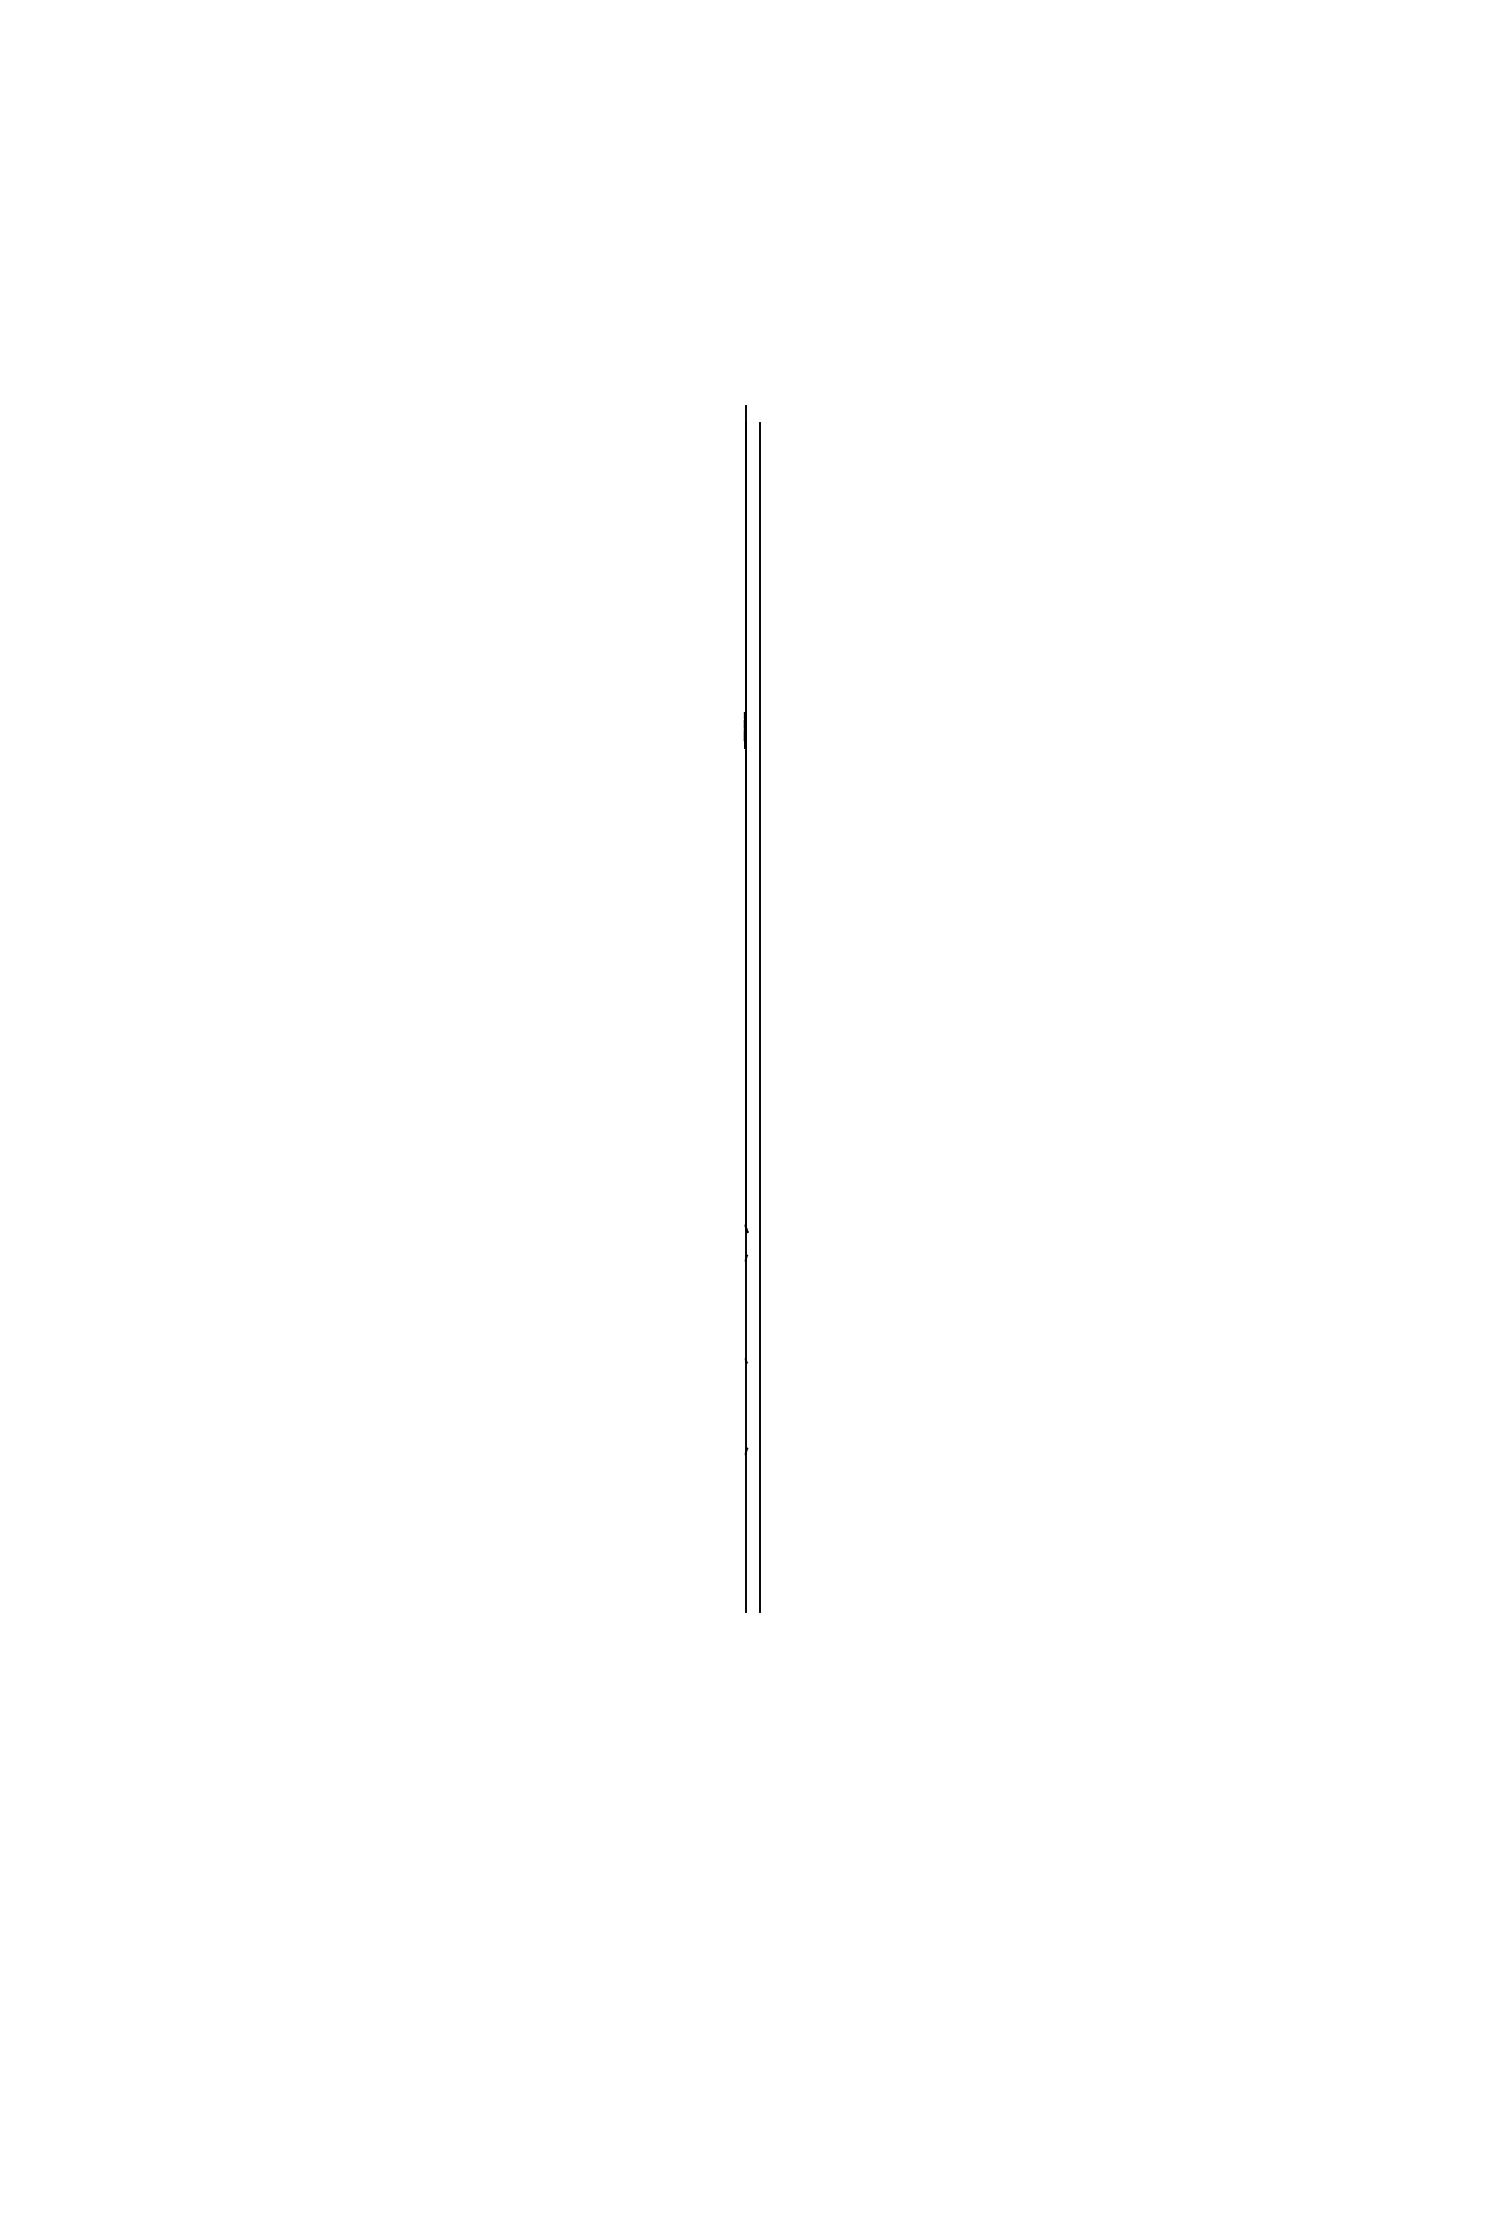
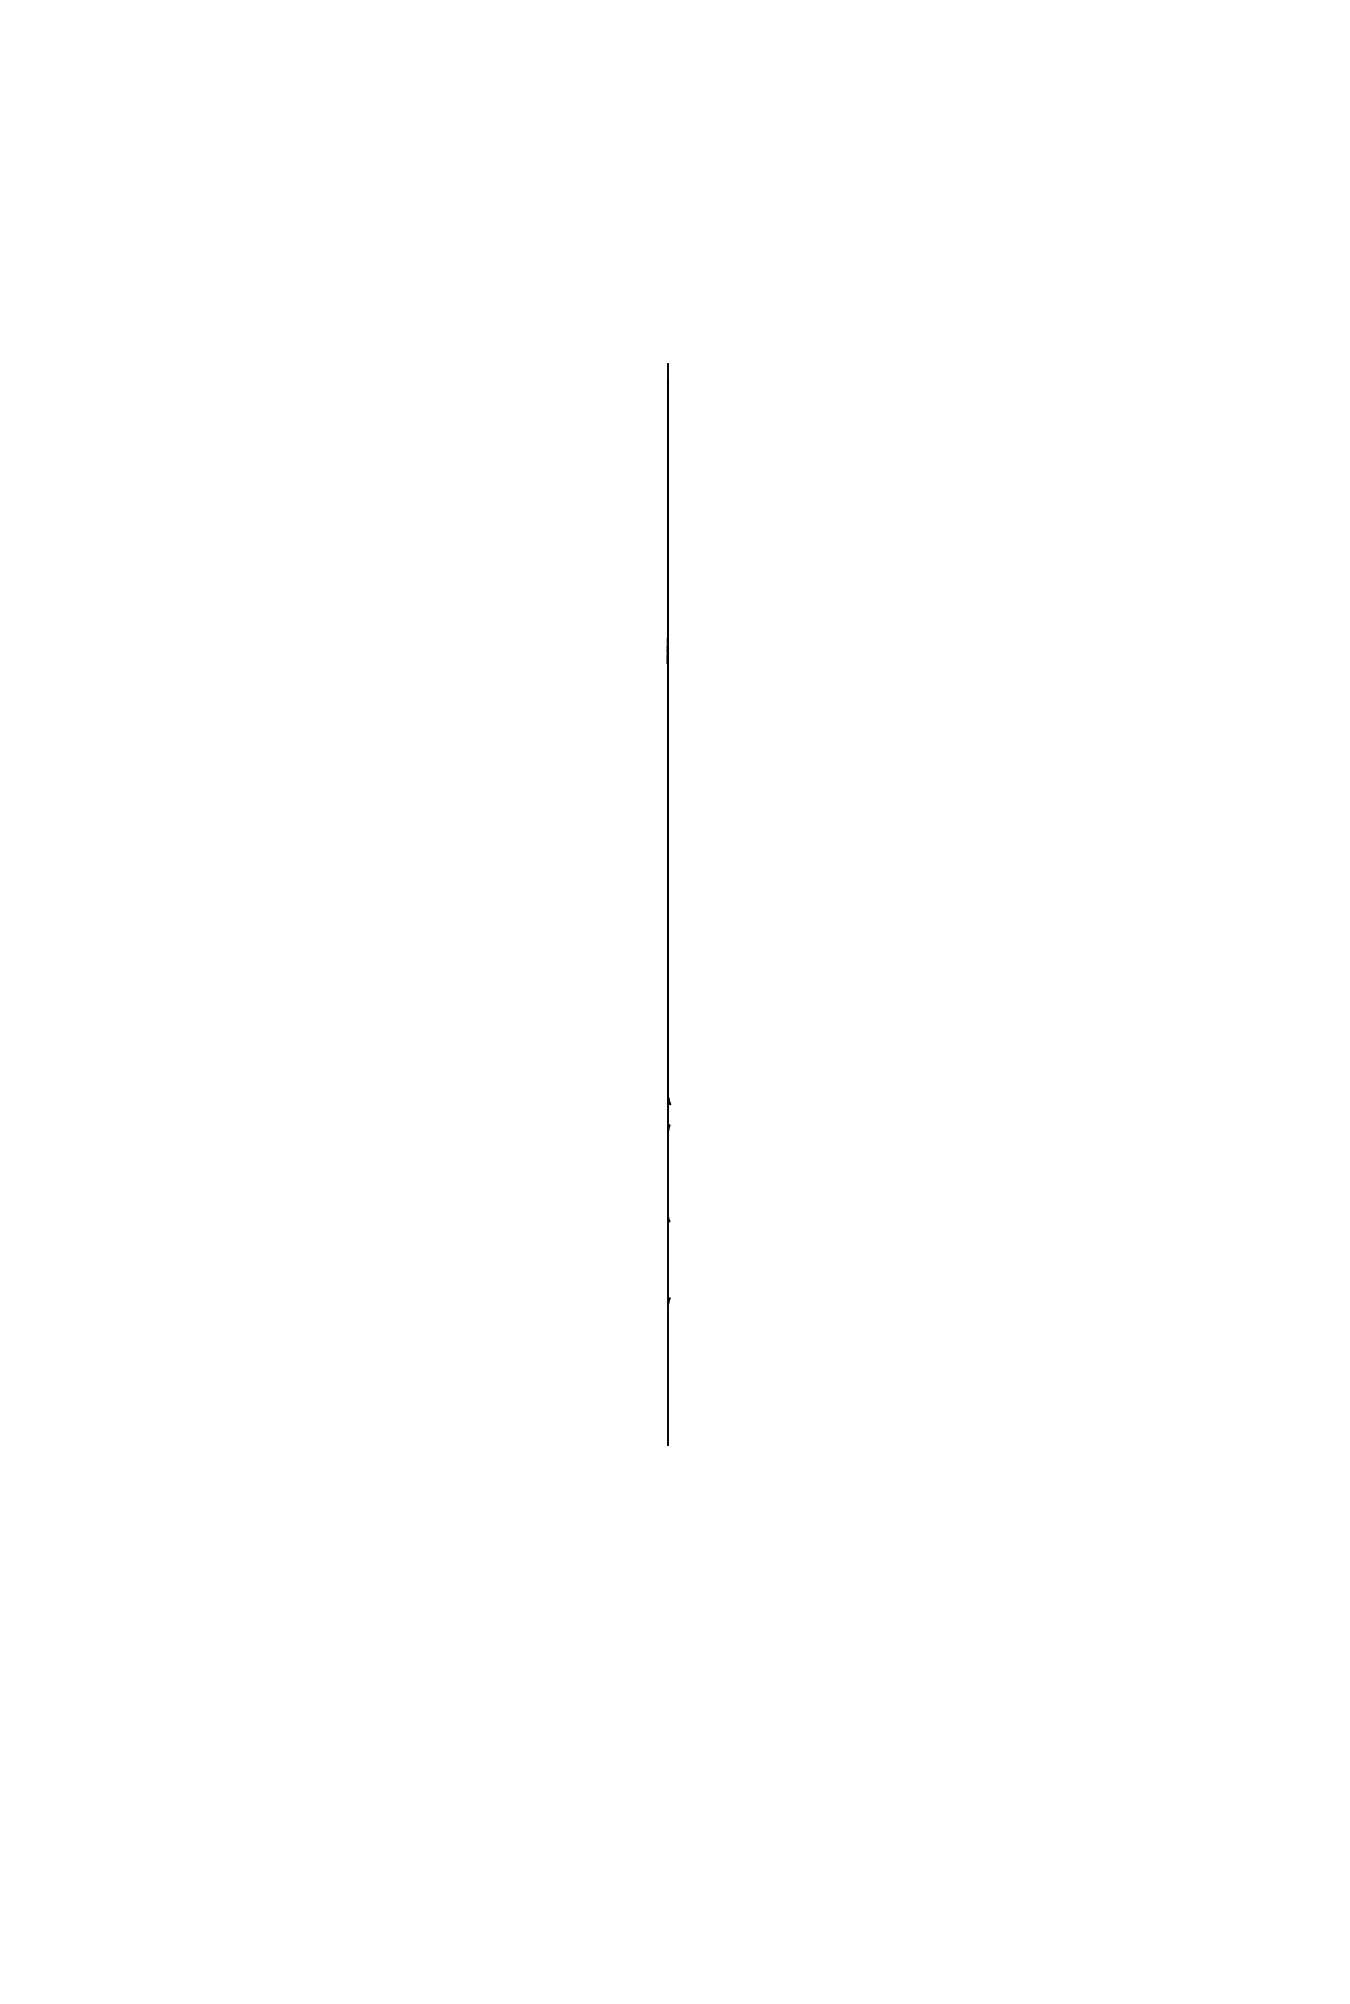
line: (760, 1017) -> (681, 911), removed

